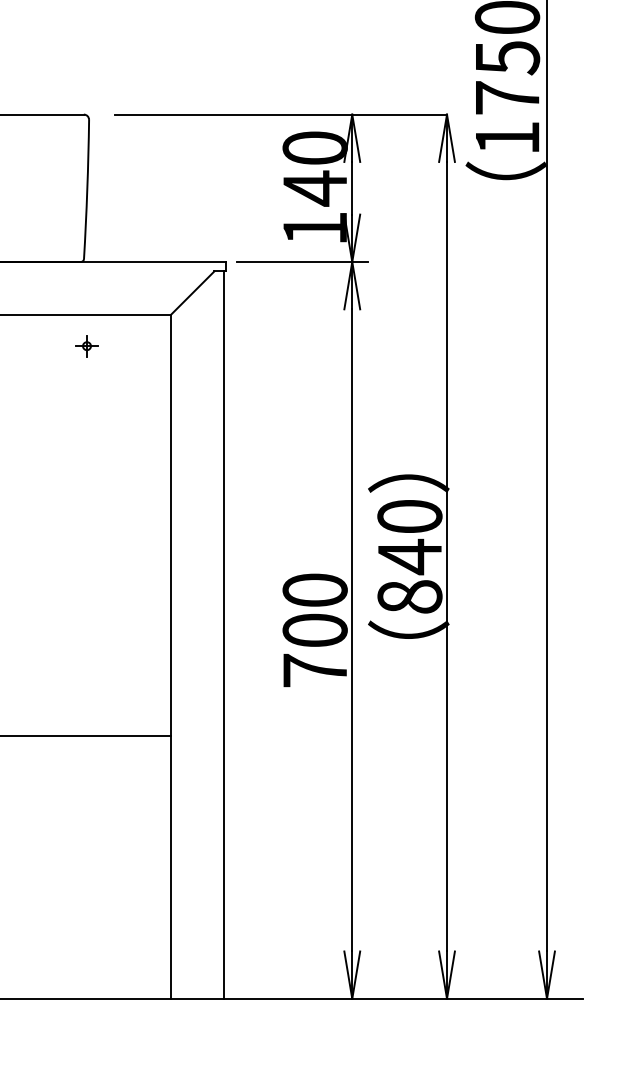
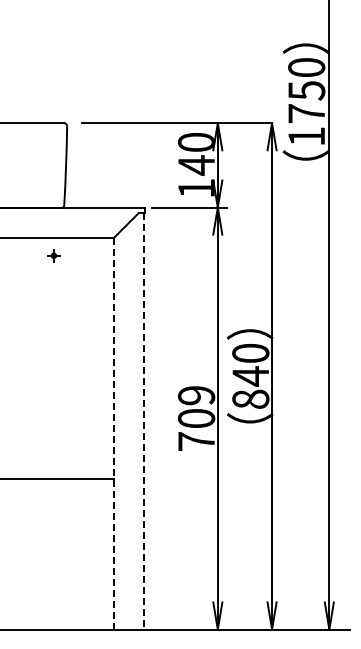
part: (86, 345) -> (53, 255), moved
text: (315, 590) -> (196, 395), 700 -> 709
line: (224, 635) -> (144, 421), solid -> dashed
line: (171, 656) -> (114, 433), solid -> dashed

